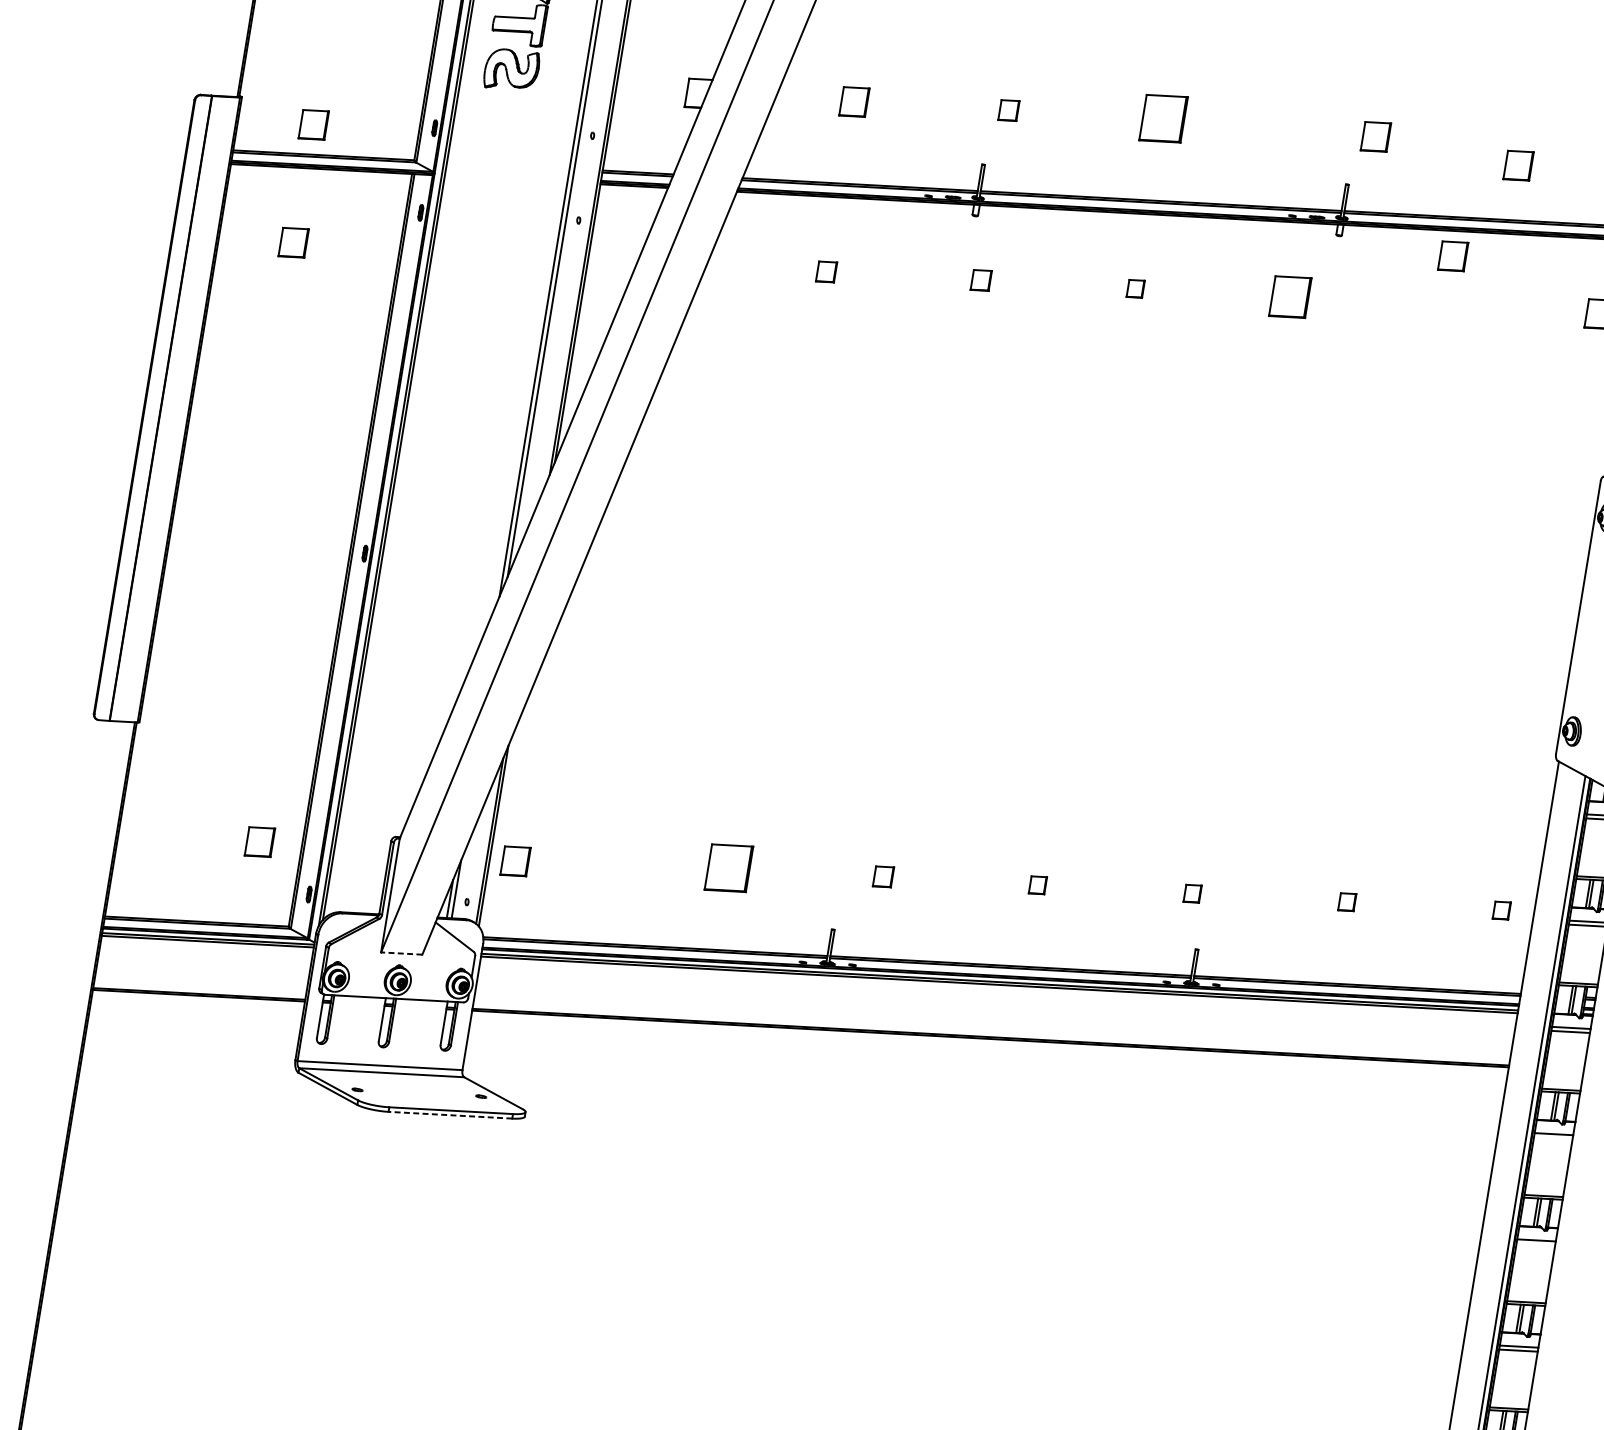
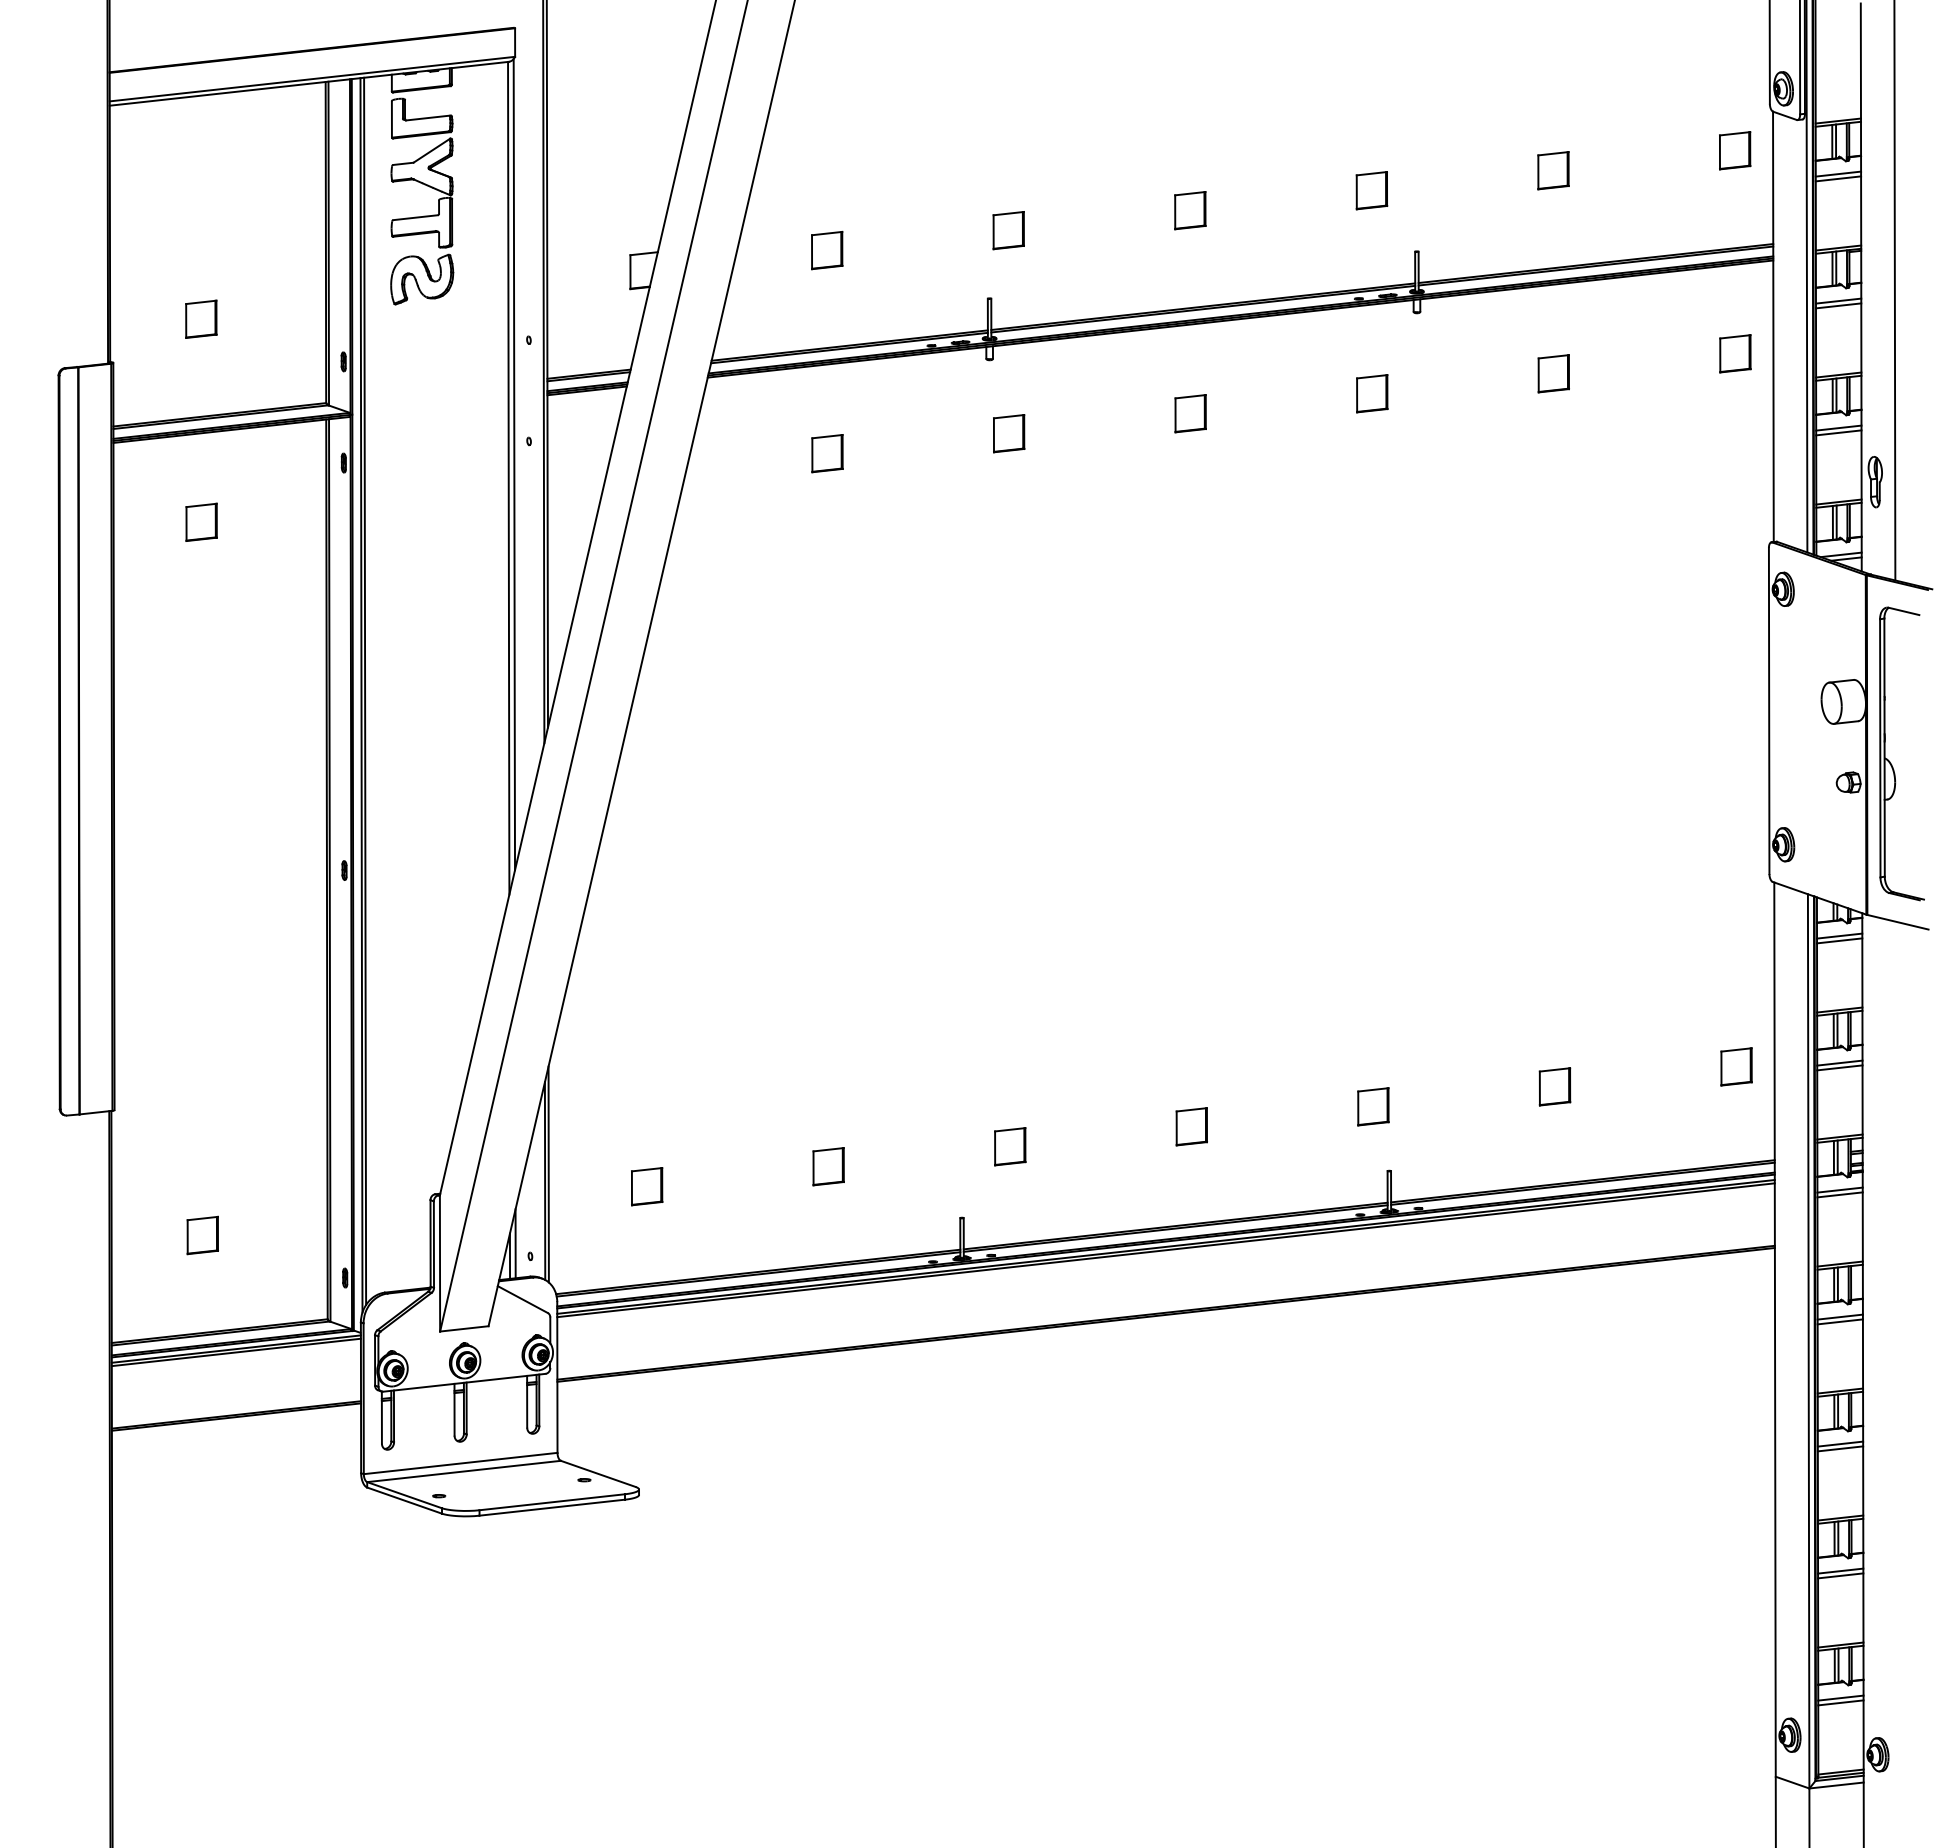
part: (1008, 110) -> (1008, 230), size x1.43
part: (1163, 118) -> (1190, 210), size x0.62
part: (314, 124) -> (201, 318), moved
part: (1375, 136) -> (1371, 190), moved
part: (1518, 165) -> (1553, 170), moved
part: (1452, 256) -> (1553, 373), moved
part: (826, 271) -> (827, 453), size x1.43
part: (981, 280) -> (1009, 433), size x1.43
part: (1135, 288) -> (1190, 413), size x1.67
part: (1290, 297) -> (1372, 393), size x0.71
part: (259, 842) -> (202, 1235), moved
part: (515, 861) -> (647, 1186), moved
part: (728, 868) -> (828, 1166), size x0.62
part: (883, 876) -> (1010, 1146), size x1.43
part: (1037, 884) -> (1191, 1126), size x1.67
part: (1192, 893) -> (1373, 1106), size x1.67
part: (1346, 901) -> (1554, 1086), size x1.67
part: (1501, 910) -> (1736, 1066), size x1.67
line: (401, 953) -> (463, 1328), dashed -> solid
line: (449, 1114) -> (551, 1507), dashed -> solid
line: (1552, 1137) -> (1839, 1321), added
line: (1535, 1244) -> (1840, 1448), added

